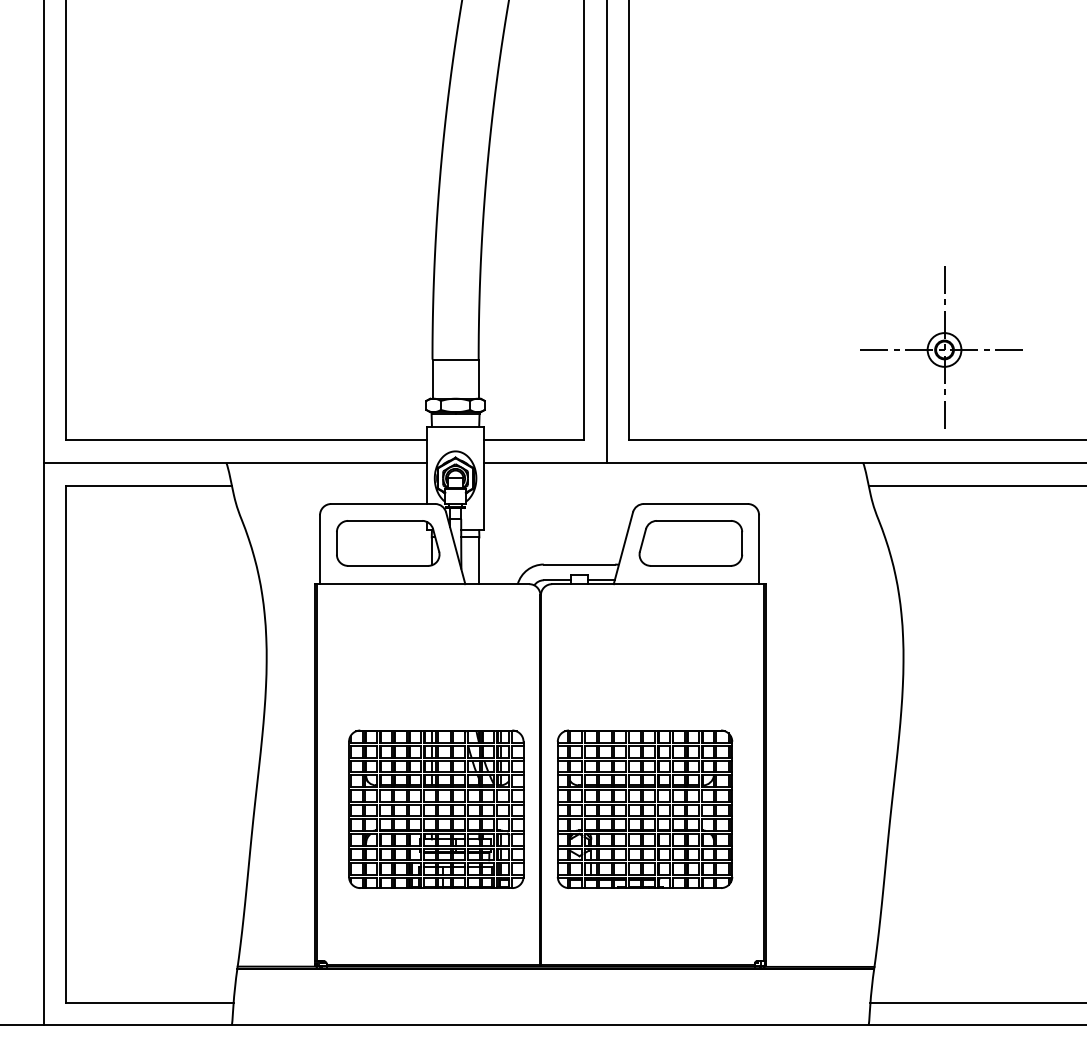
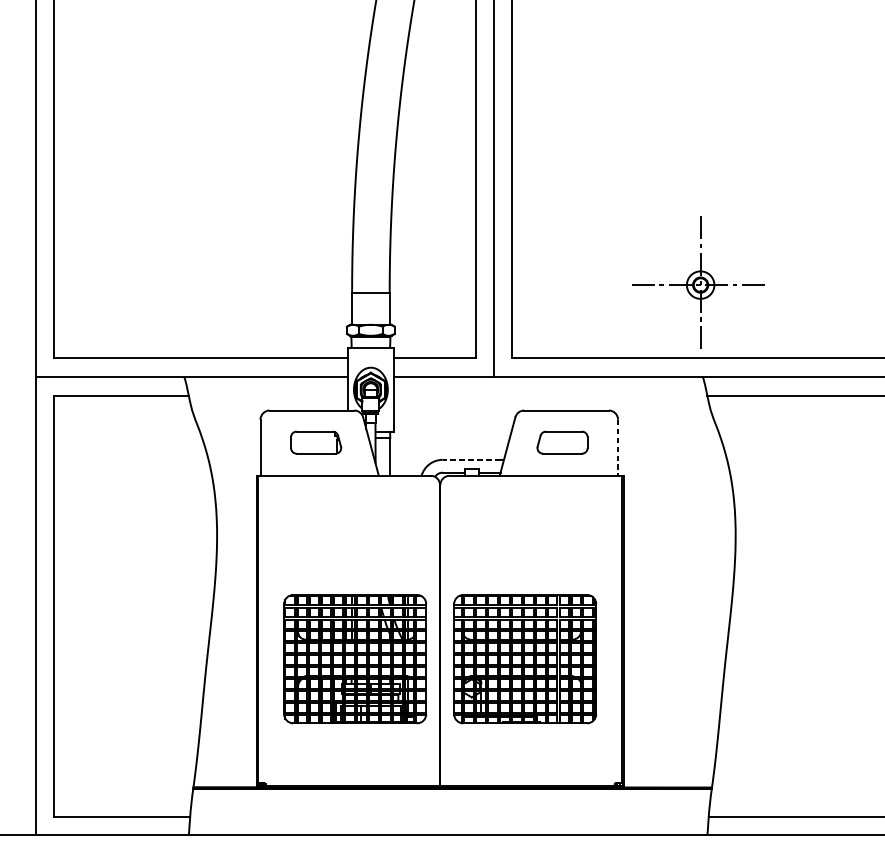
part: (941, 347) -> (698, 283), moved
part: (388, 543) -> (316, 442), size x0.6
part: (690, 543) -> (562, 442), size x0.6
line: (759, 550) -> (618, 448), solid -> dashed
line: (579, 564) -> (471, 459), solid -> dashed

